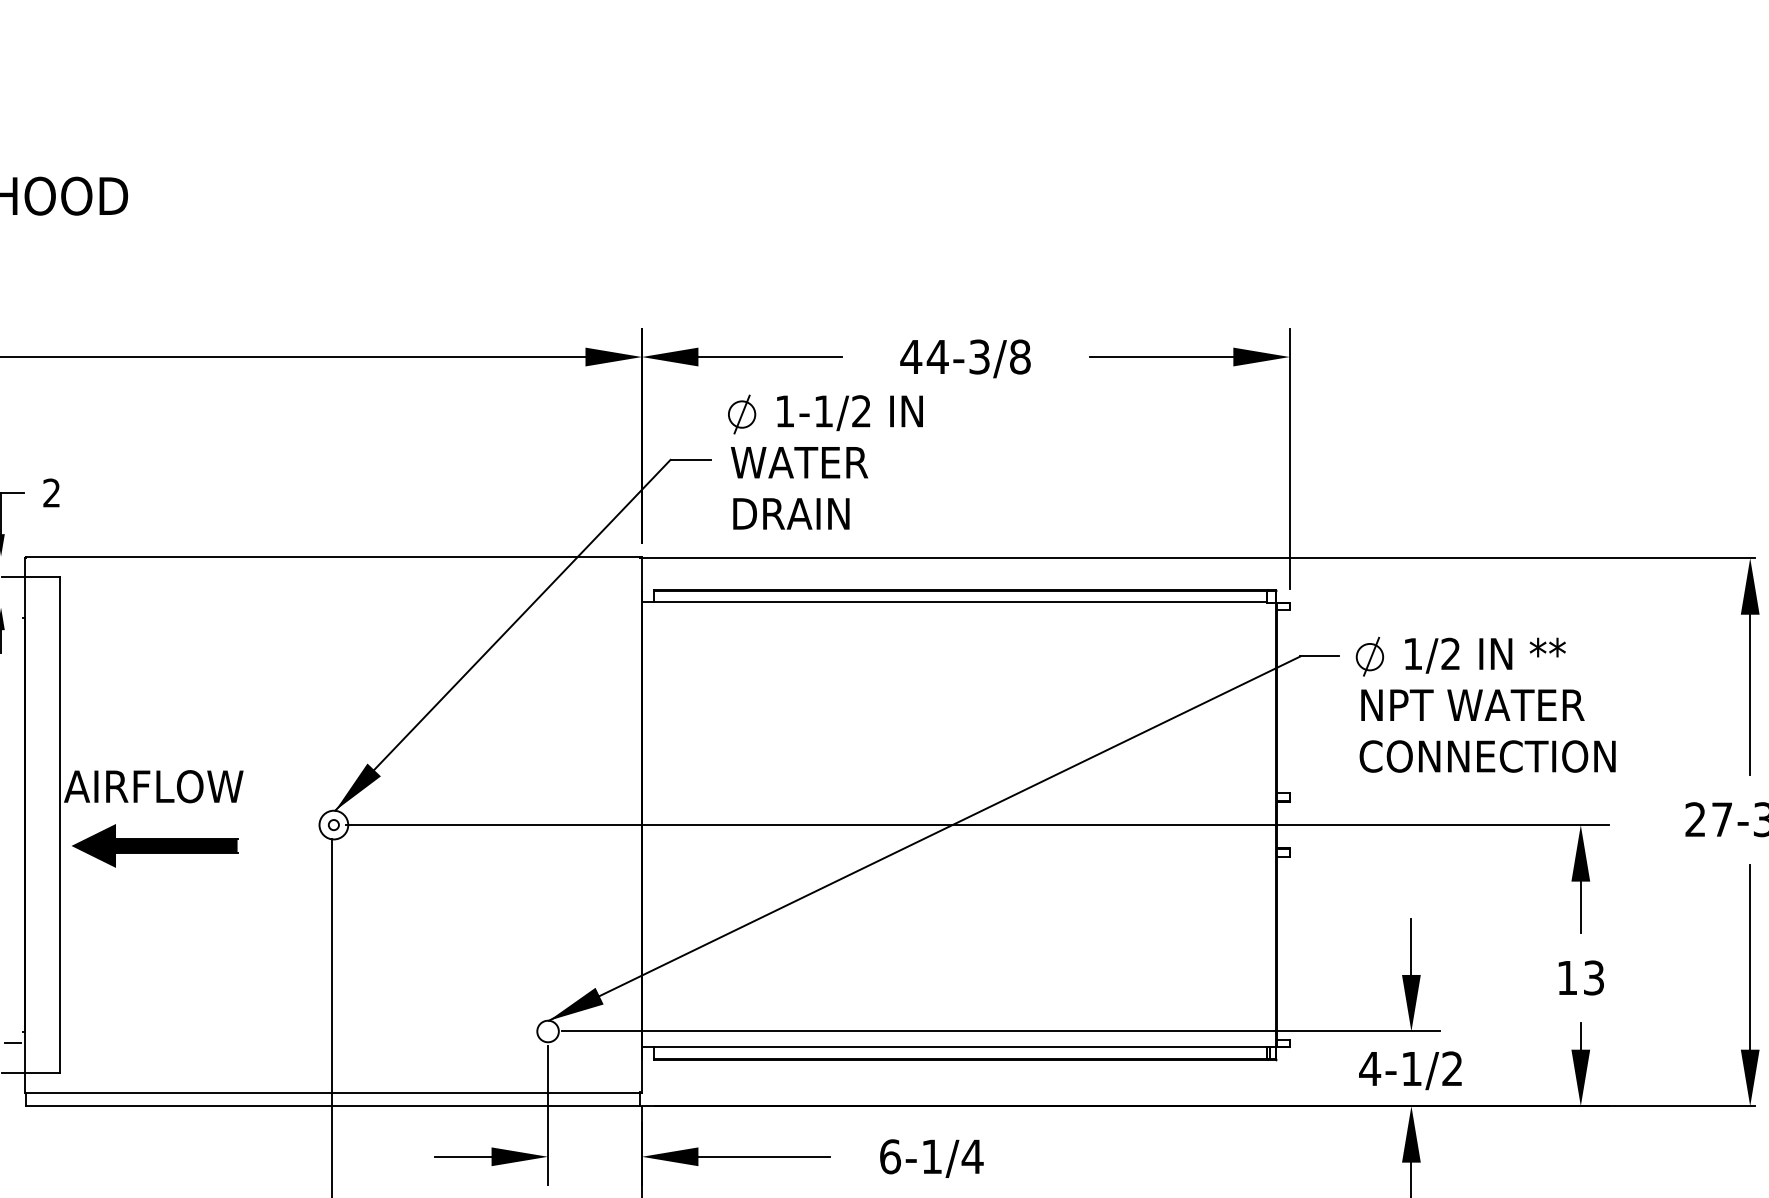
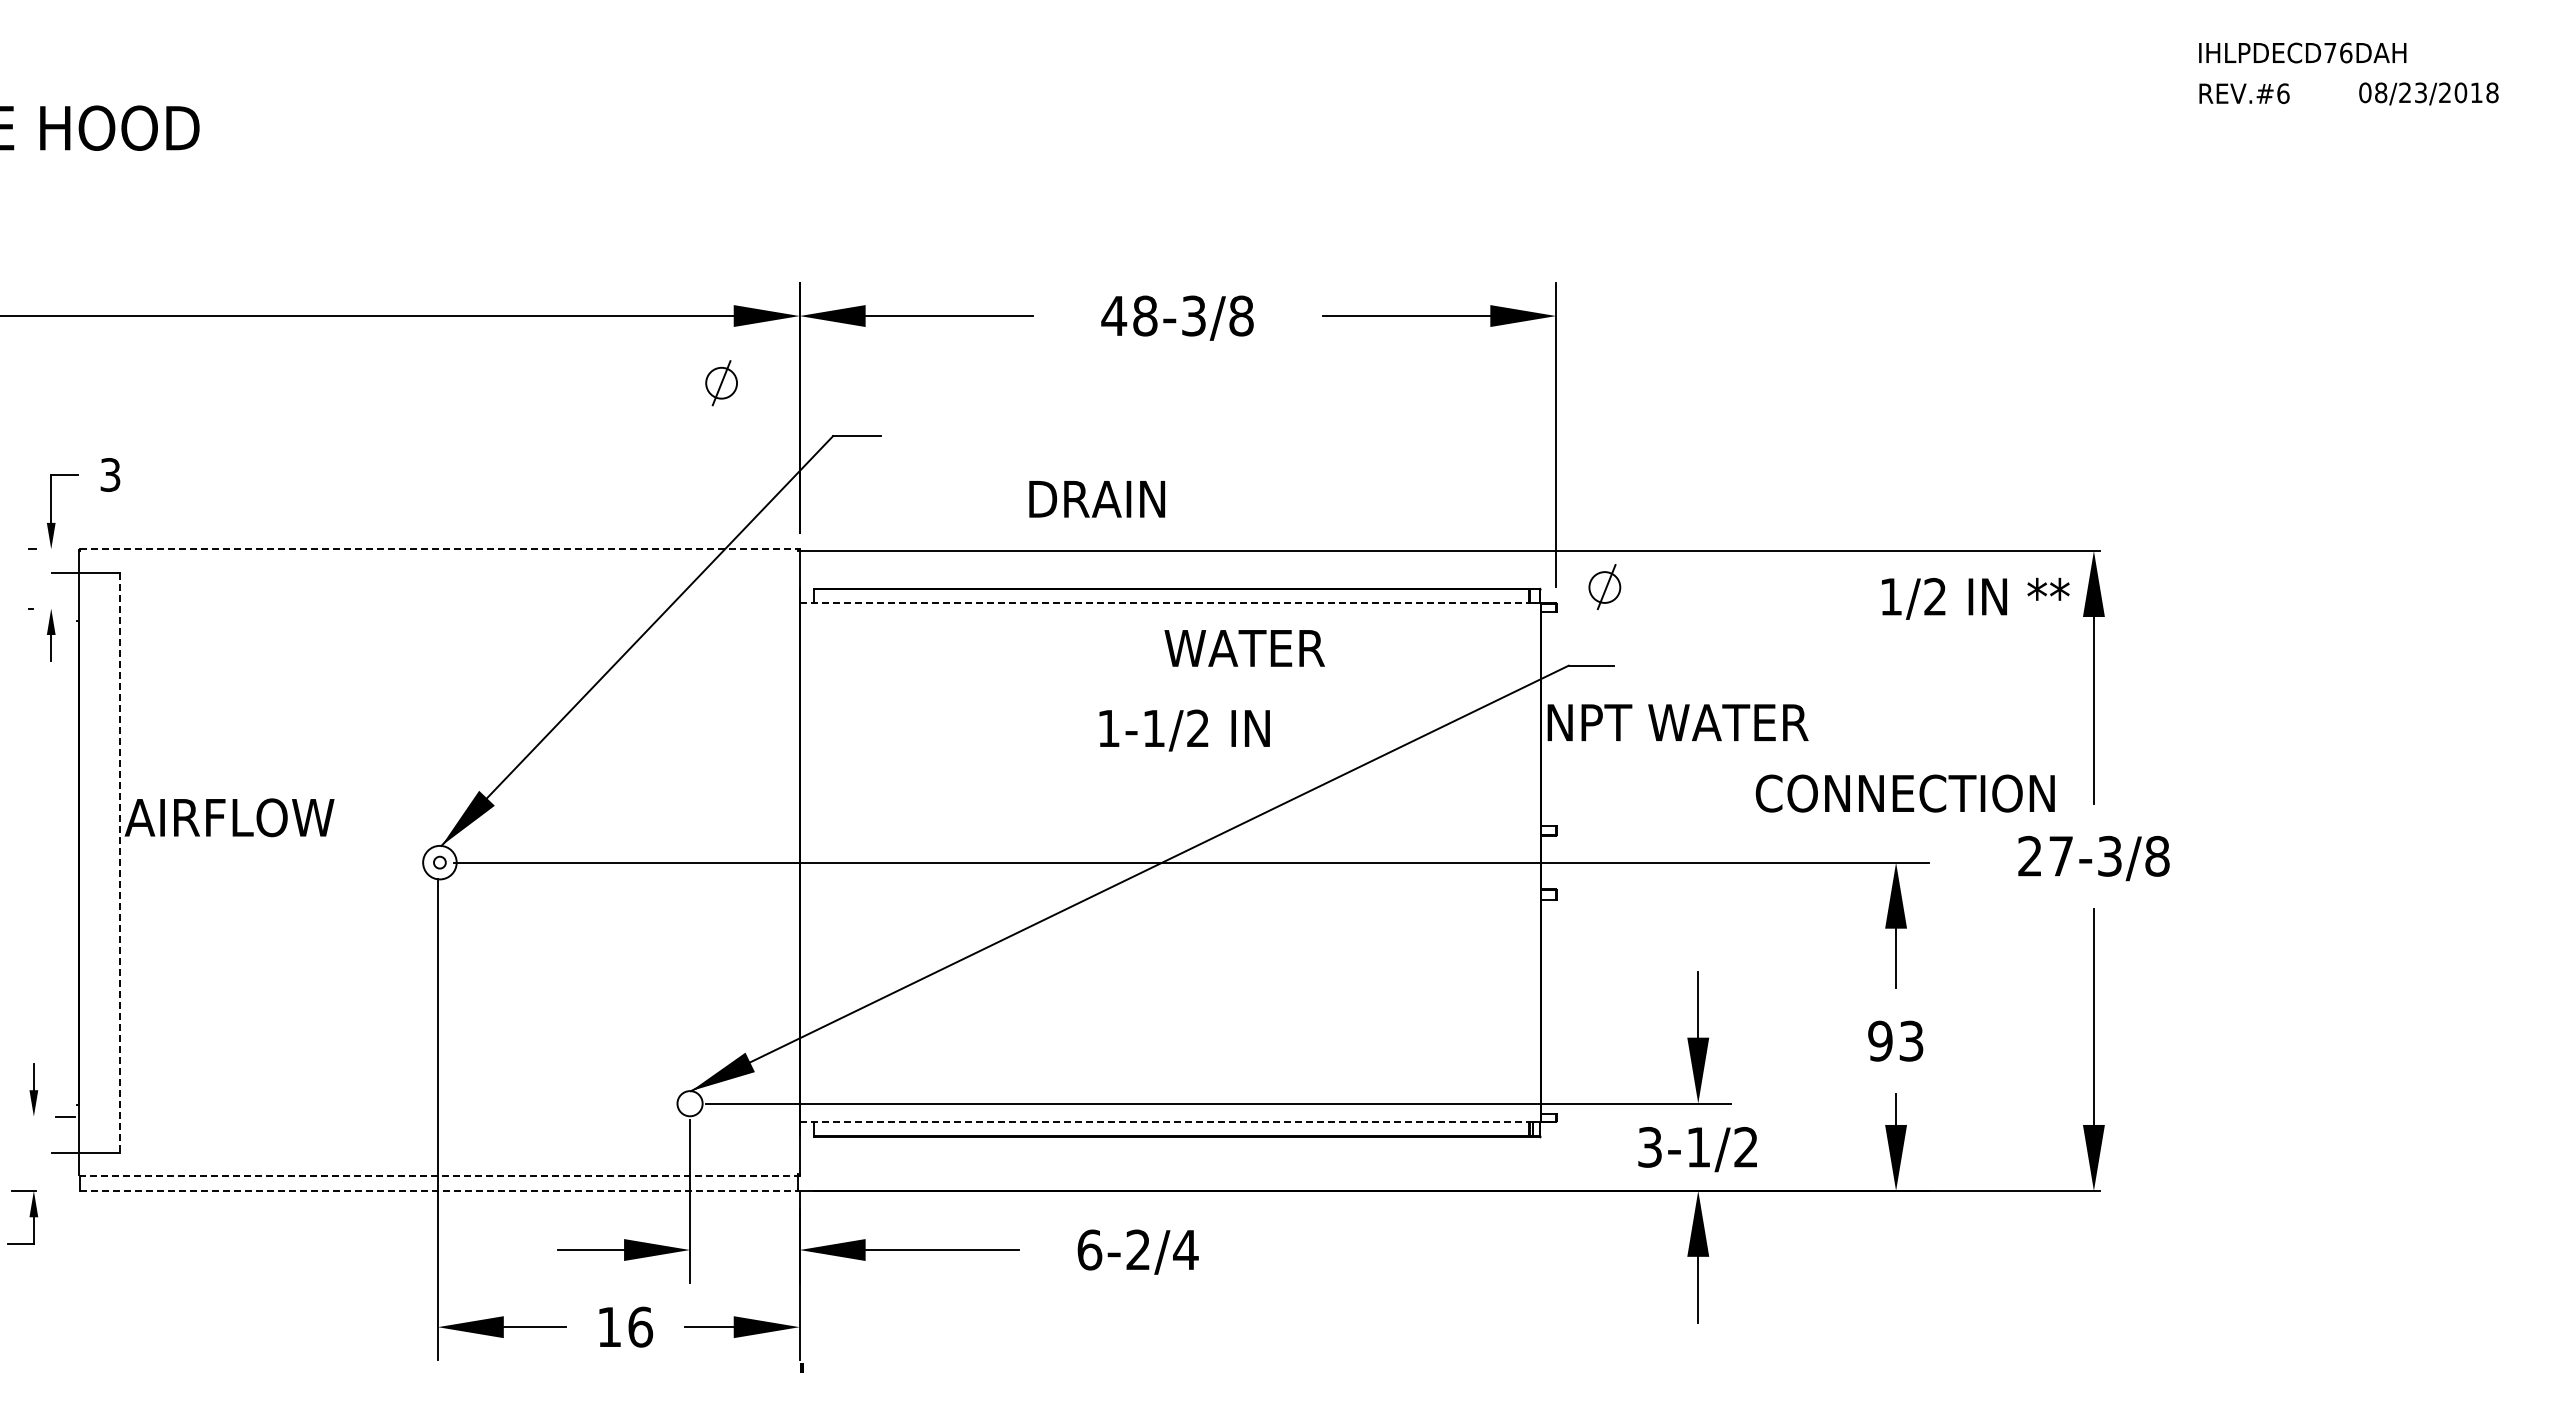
text: (938, 356) -> (1145, 315), 44-3/8 -> 48-3/8
text: (849, 413) -> (1184, 730), moved
part: (741, 414) -> (721, 383), moved
text: (799, 462) -> (1244, 648), moved
text: (51, 492) -> (110, 474), 2 -> 3
text: (790, 514) -> (1096, 499), moved
line: (333, 556) -> (439, 549), solid -> dashed
line: (954, 602) -> (1164, 602), solid -> dashed
text: (1485, 655) -> (1975, 598), moved
part: (1369, 657) -> (1604, 587), moved
text: (1472, 705) -> (1677, 722), moved
text: (1486, 756) -> (1904, 793), moved
line: (60, 825) -> (120, 863), solid -> dashed
part: (154, 845) -> (230, 886), removed
text: (1567, 977) -> (1880, 1040), 13 -> 93
line: (954, 1046) -> (1164, 1121), solid -> dashed
text: (1369, 1069) -> (1649, 1147), 4-1/2 -> 3-1/2
line: (333, 1092) -> (439, 1175), solid -> dashed
line: (333, 1105) -> (439, 1190), solid -> dashed
text: (931, 1156) -> (1137, 1249), 6-1/4 -> 6-2/4

